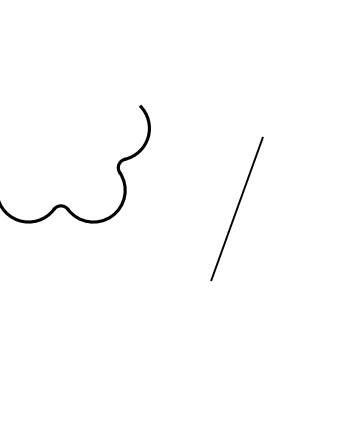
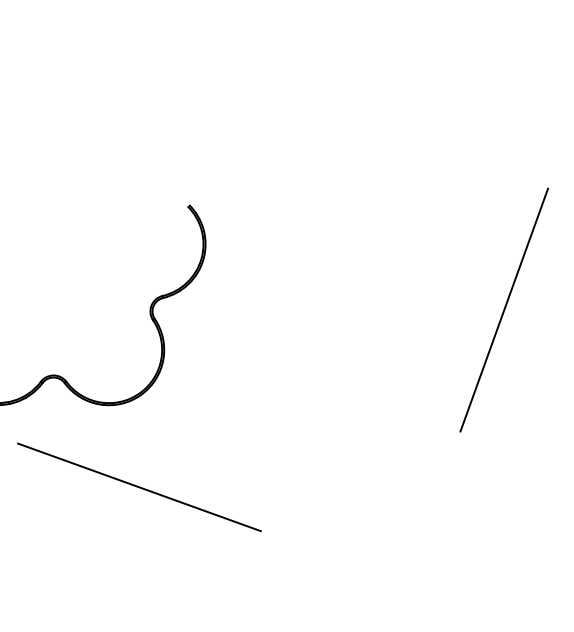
line: (236, 208) -> (503, 309), moved
line: (111, 270) -> (139, 486), added

